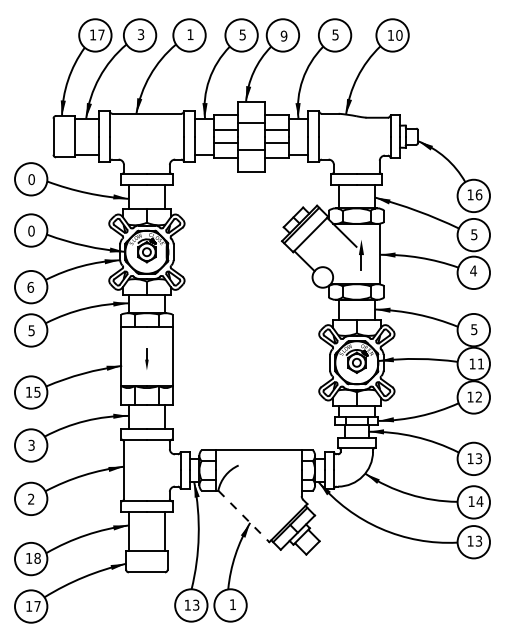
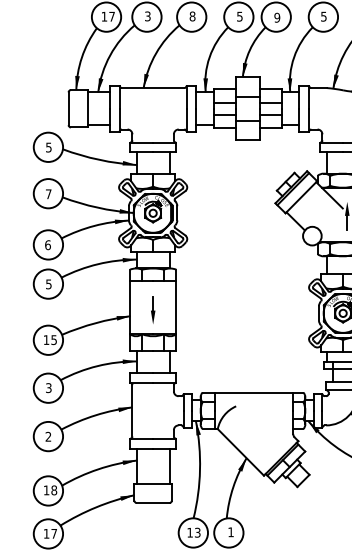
text: (190, 34) -> (192, 16), 1 -> 8
text: (31, 179) -> (48, 147), 0 -> 5
text: (31, 230) -> (48, 193), 0 -> 7
part: (146, 359) -> (152, 310), size x1.43
line: (244, 516) -> (241, 452), dashed -> solid

